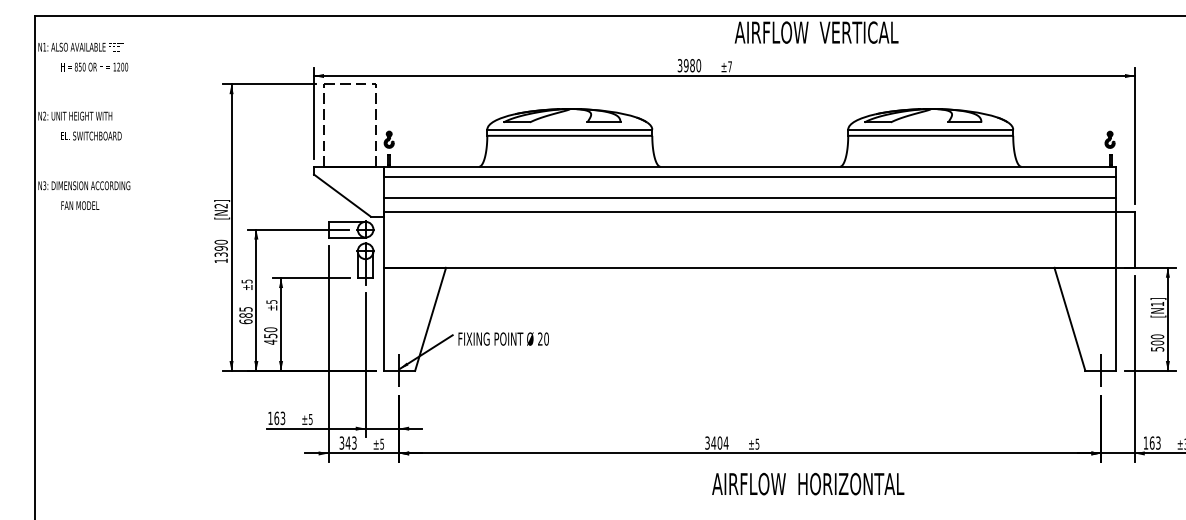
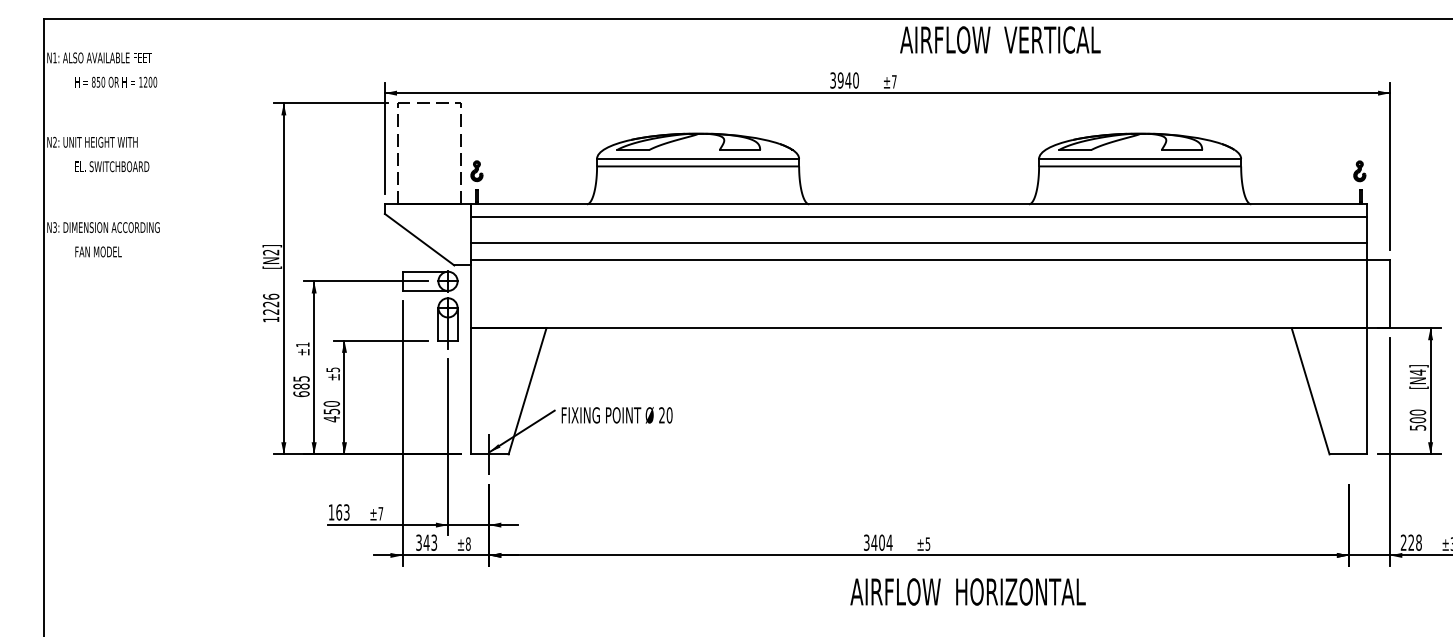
text: (692, 65) -> (848, 80), 3980 -> 3940
text: (221, 247) -> (271, 303), 1390 -> 1226
text: (246, 281) -> (302, 344), ±5 -> ±1
text: (1157, 304) -> (1417, 372), [N1] -> [N4]
line: (1101, 370) -> (1349, 453), removed
text: (310, 419) -> (380, 513), ±5 -> ±7
text: (1151, 442) -> (1410, 542), 163 -> 228
text: (382, 443) -> (468, 543), ±5 -> ±8
text: (807, 483) -> (967, 591), moved

